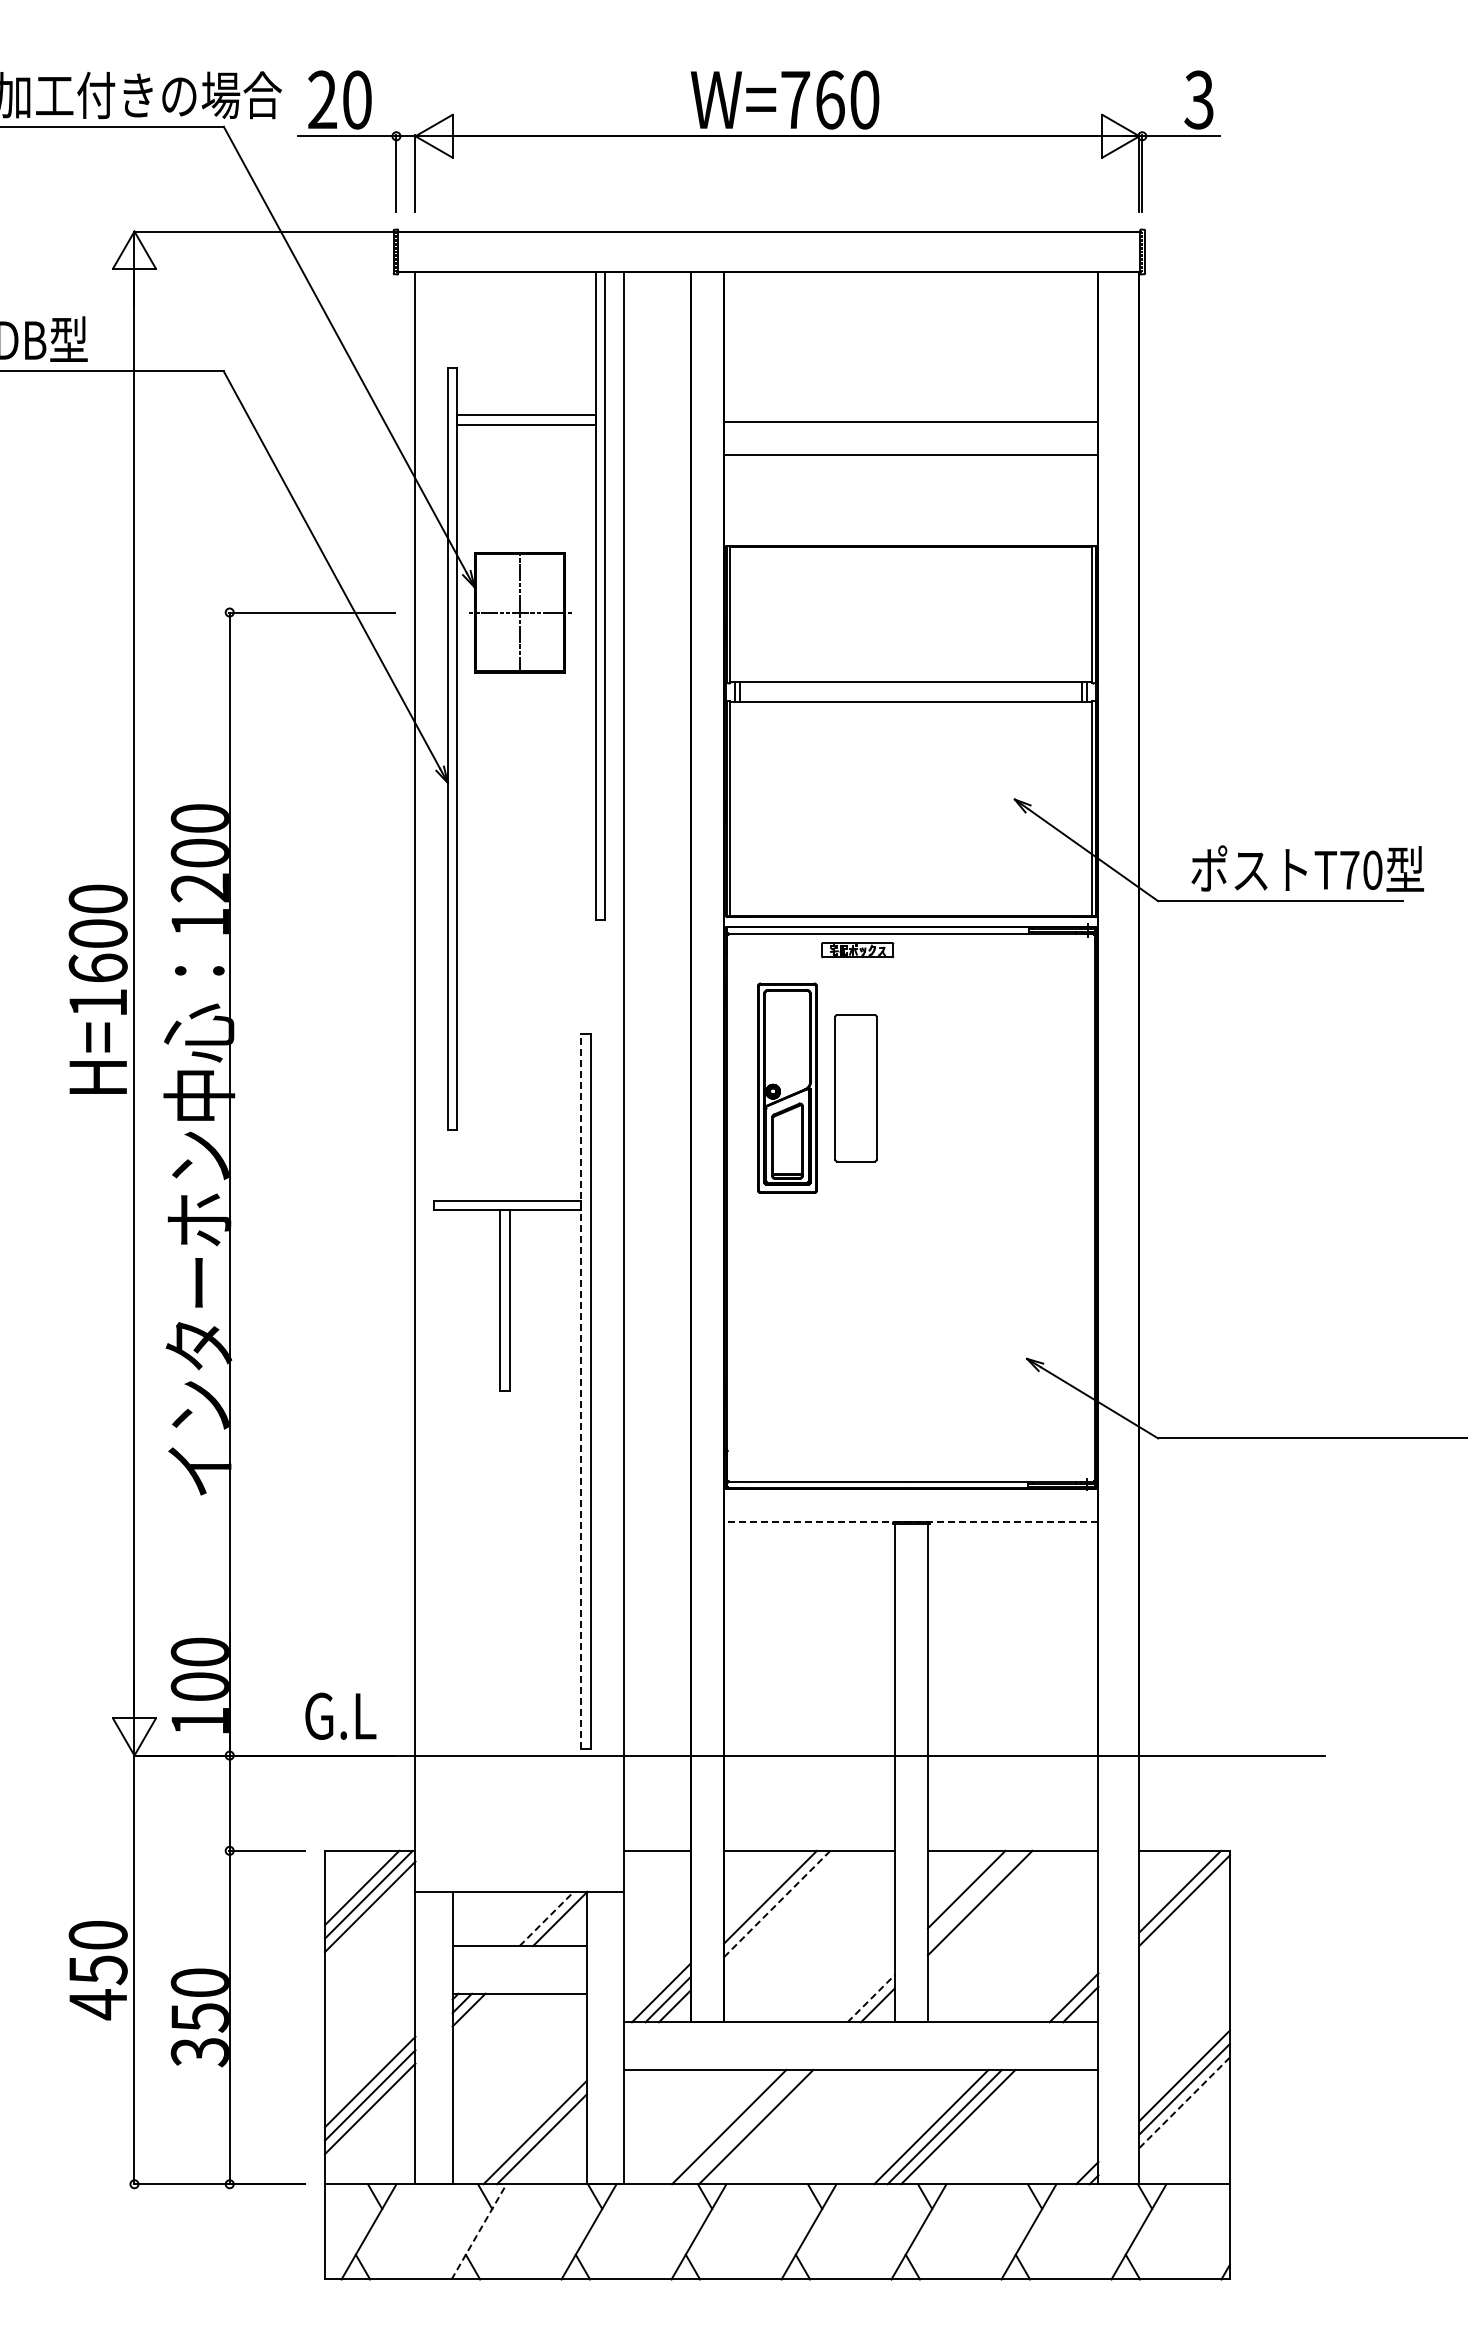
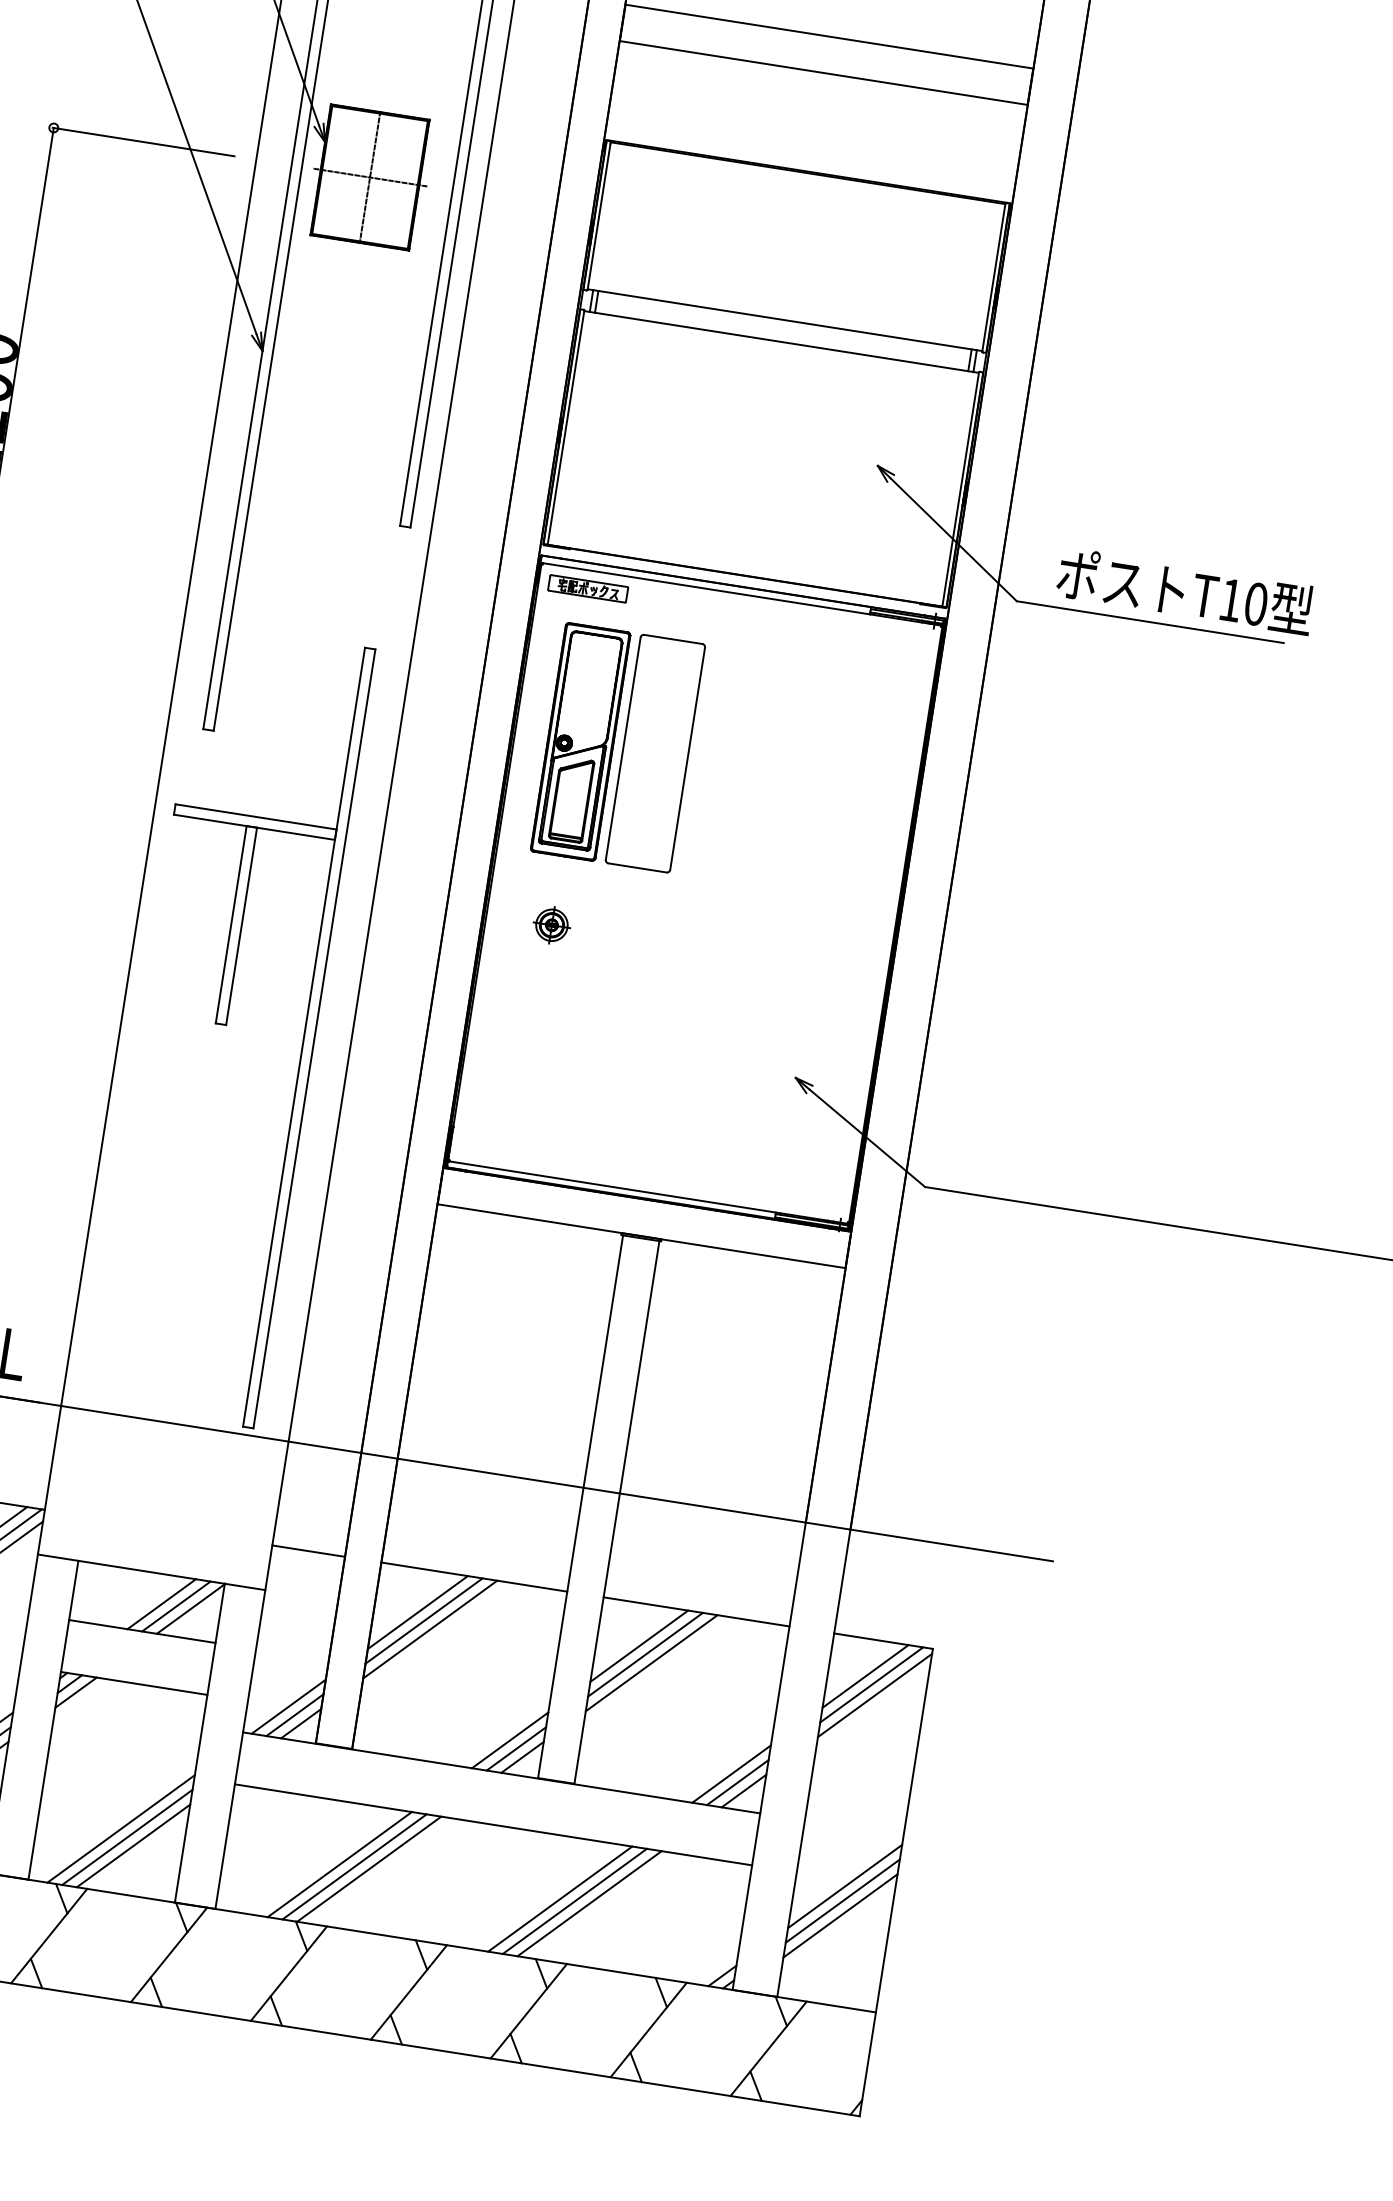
text: (1349, 870) -> (1230, 600), T70 -> T10
part: (857, 950) -> (587, 589), moved
part: (855, 1087) -> (654, 752), size x1.43
part: (787, 1256) -> (551, 925), added
line: (581, 1390) -> (304, 1036), dashed -> solid
line: (911, 1522) -> (641, 1236), dashed -> solid
line: (1173, 1884) -> (865, 1675), added
line: (763, 1890) -> (417, 1612), added
line: (973, 1895) -> (645, 1653), added
line: (777, 1903) -> (430, 1629), dashed -> solid
line: (533, 1918) -> (162, 1603), added
line: (547, 1918) -> (177, 1606), dashed -> solid
line: (864, 1991) -> (510, 1739), added
line: (1067, 1991) -> (731, 1774), added
line: (871, 1998) -> (516, 1748), dashed -> solid
line: (1184, 2102) -> (840, 1915), dashed -> solid
line: (528, 2125) -> (121, 1828), added
line: (742, 2126) -> (354, 1866), added
line: (479, 2231) -> (49, 1935), dashed -> solid

